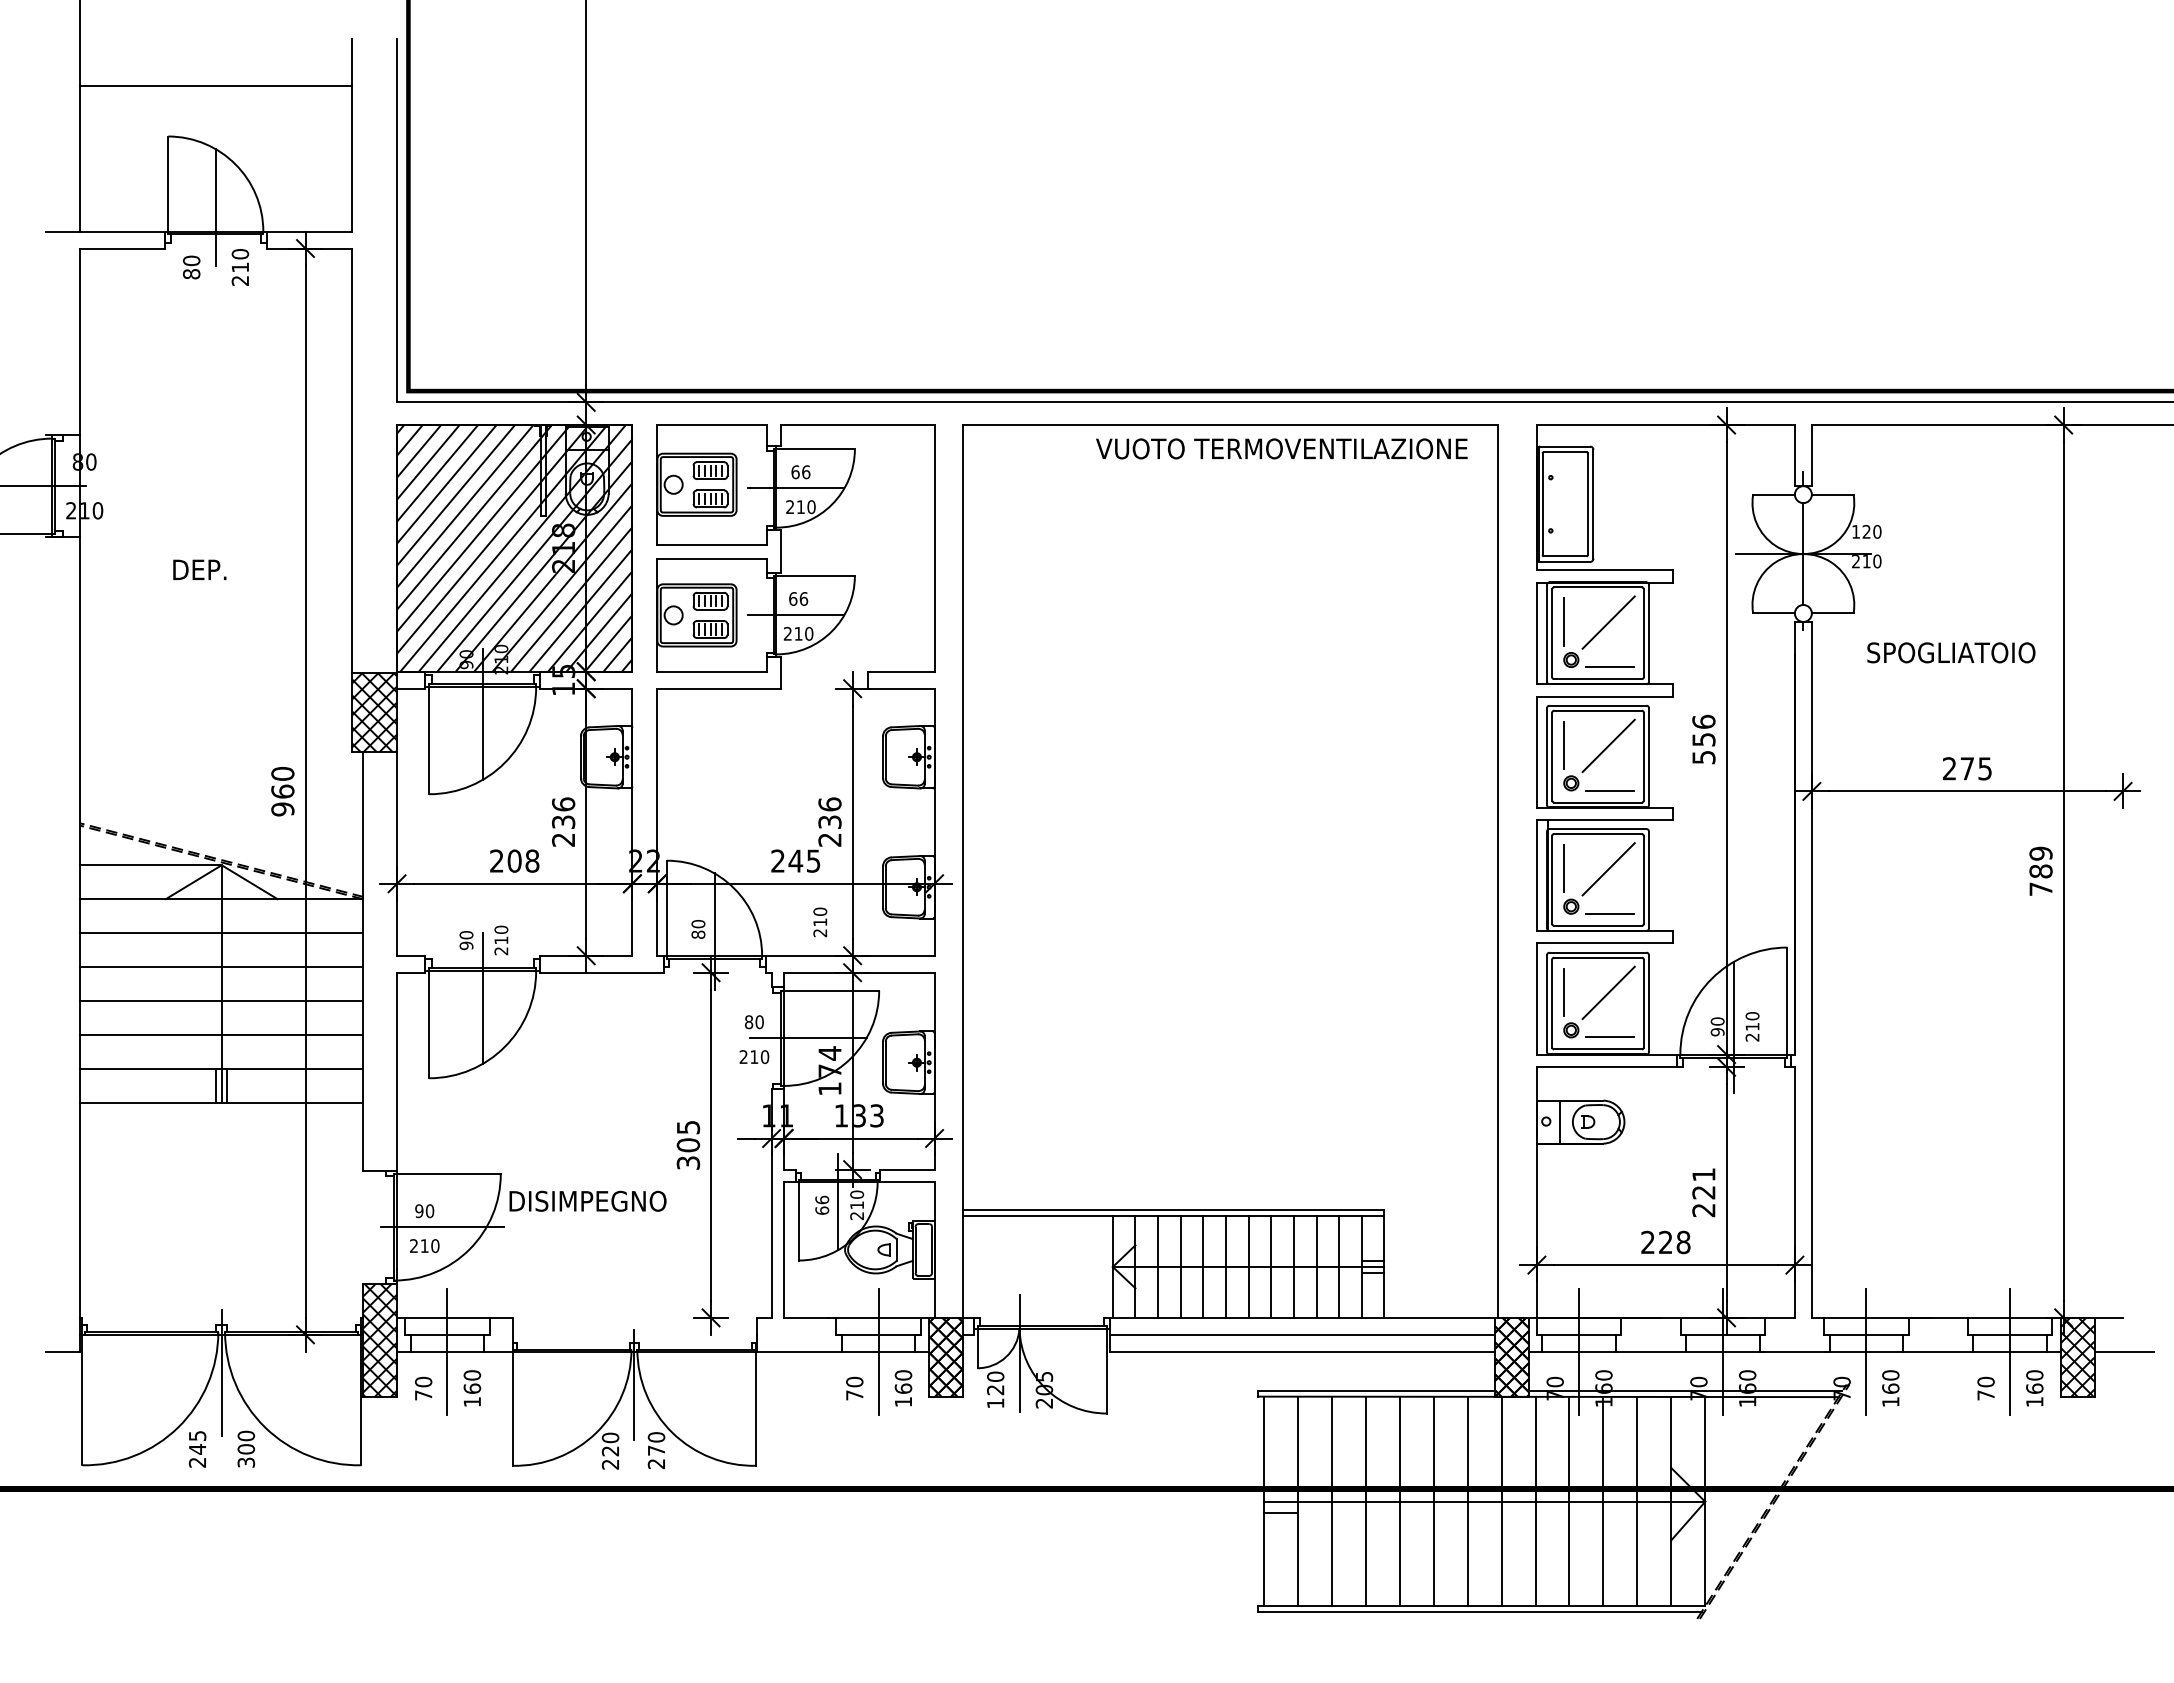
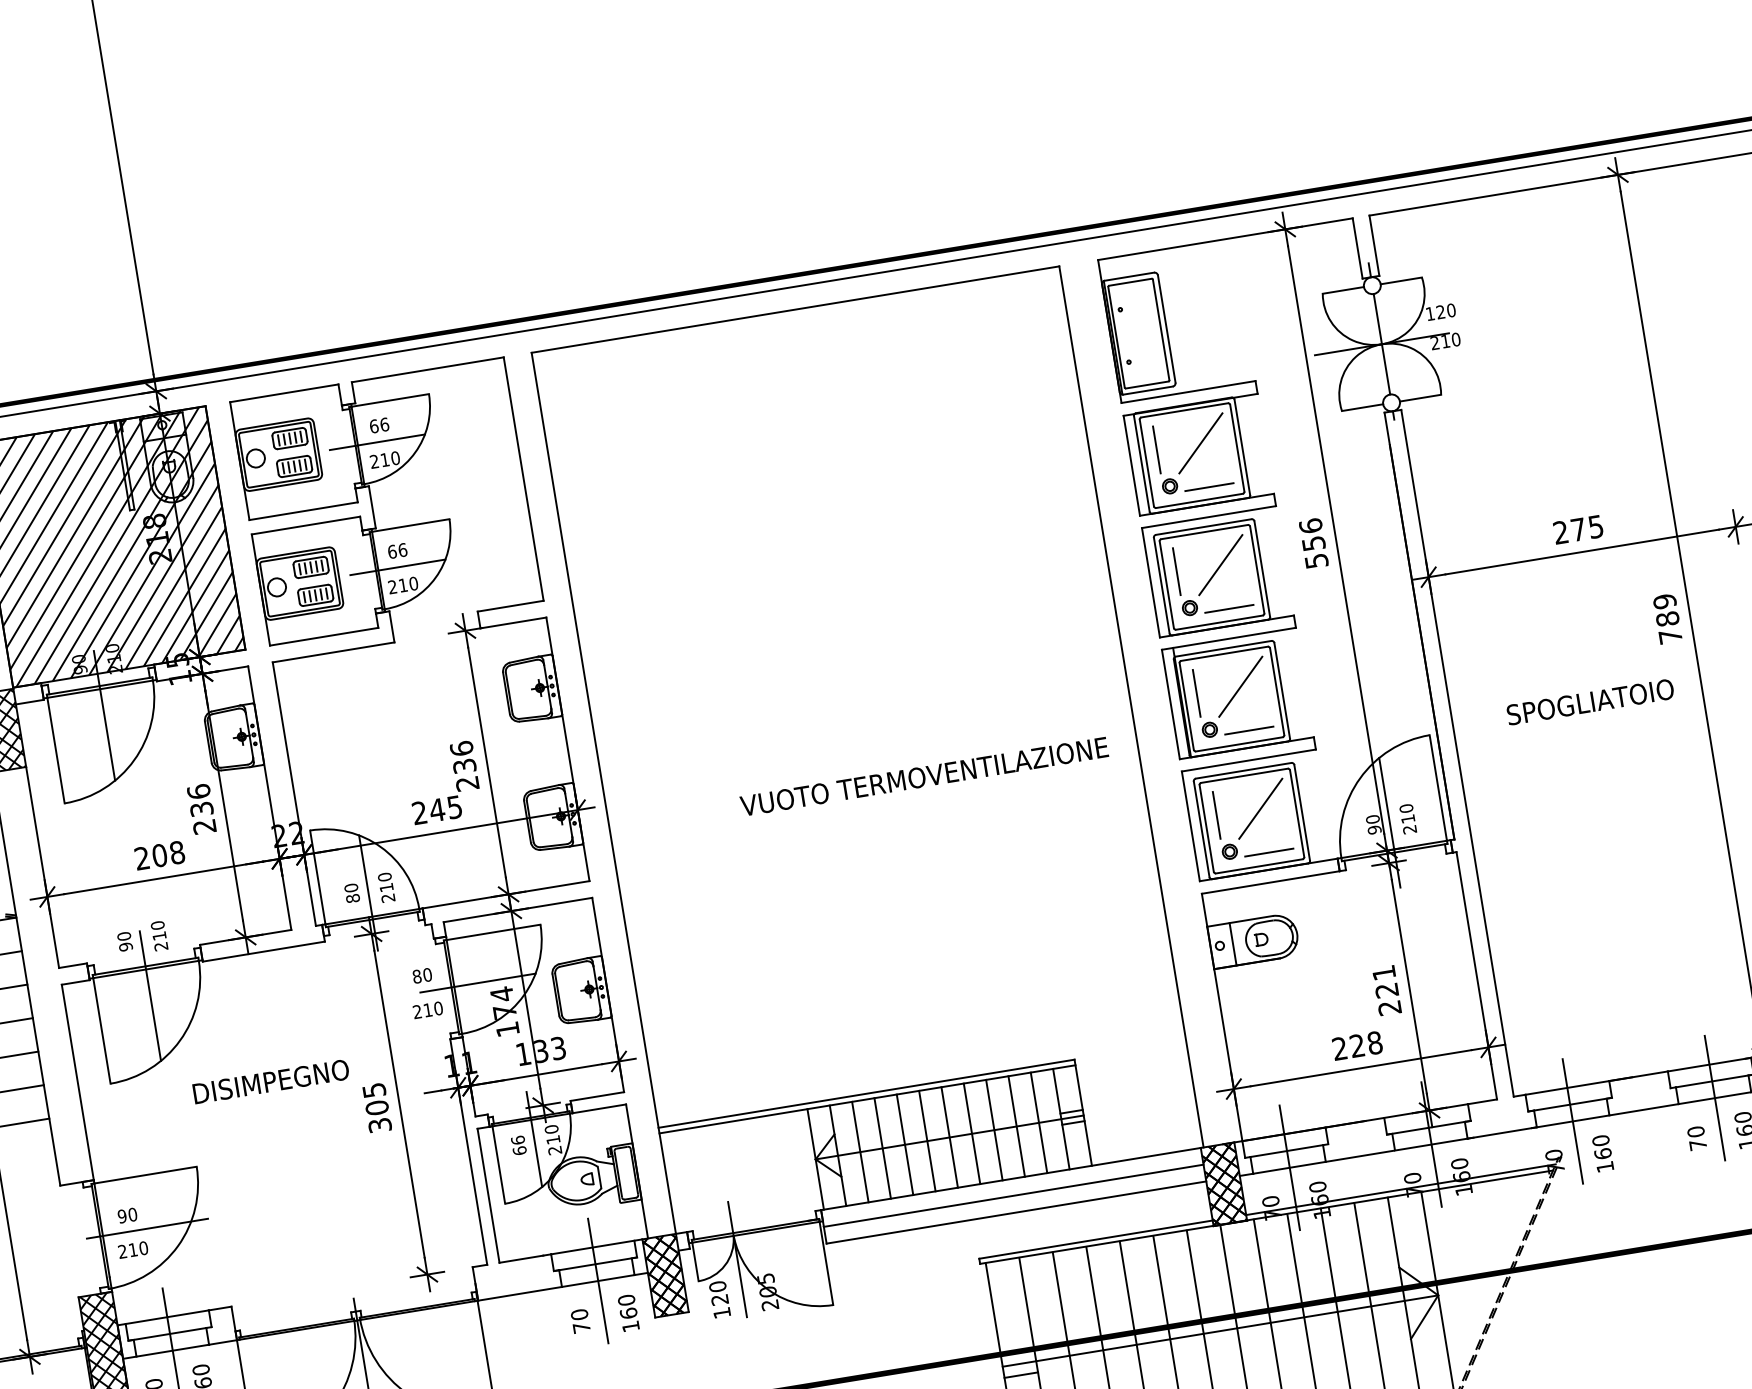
text: (1281, 448) -> (923, 776), moved
text: (1951, 652) -> (1590, 701), moved
text: (820, 922) -> (386, 887), moved
text: (587, 1200) -> (270, 1081), moved

